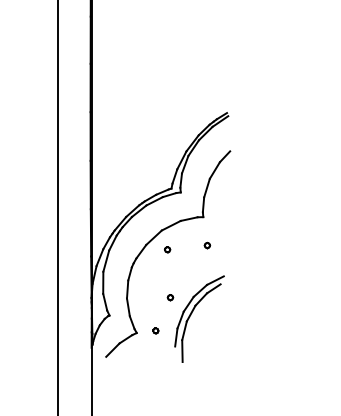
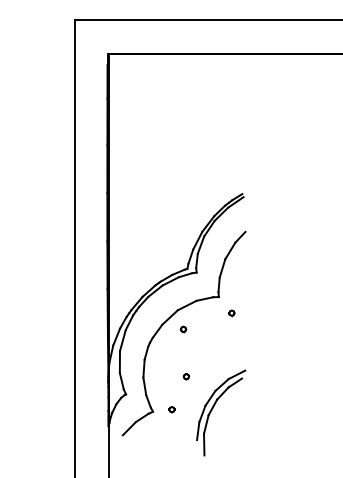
part: (206, 245) -> (231, 313), moved
part: (191, 314) -> (213, 408), moved

